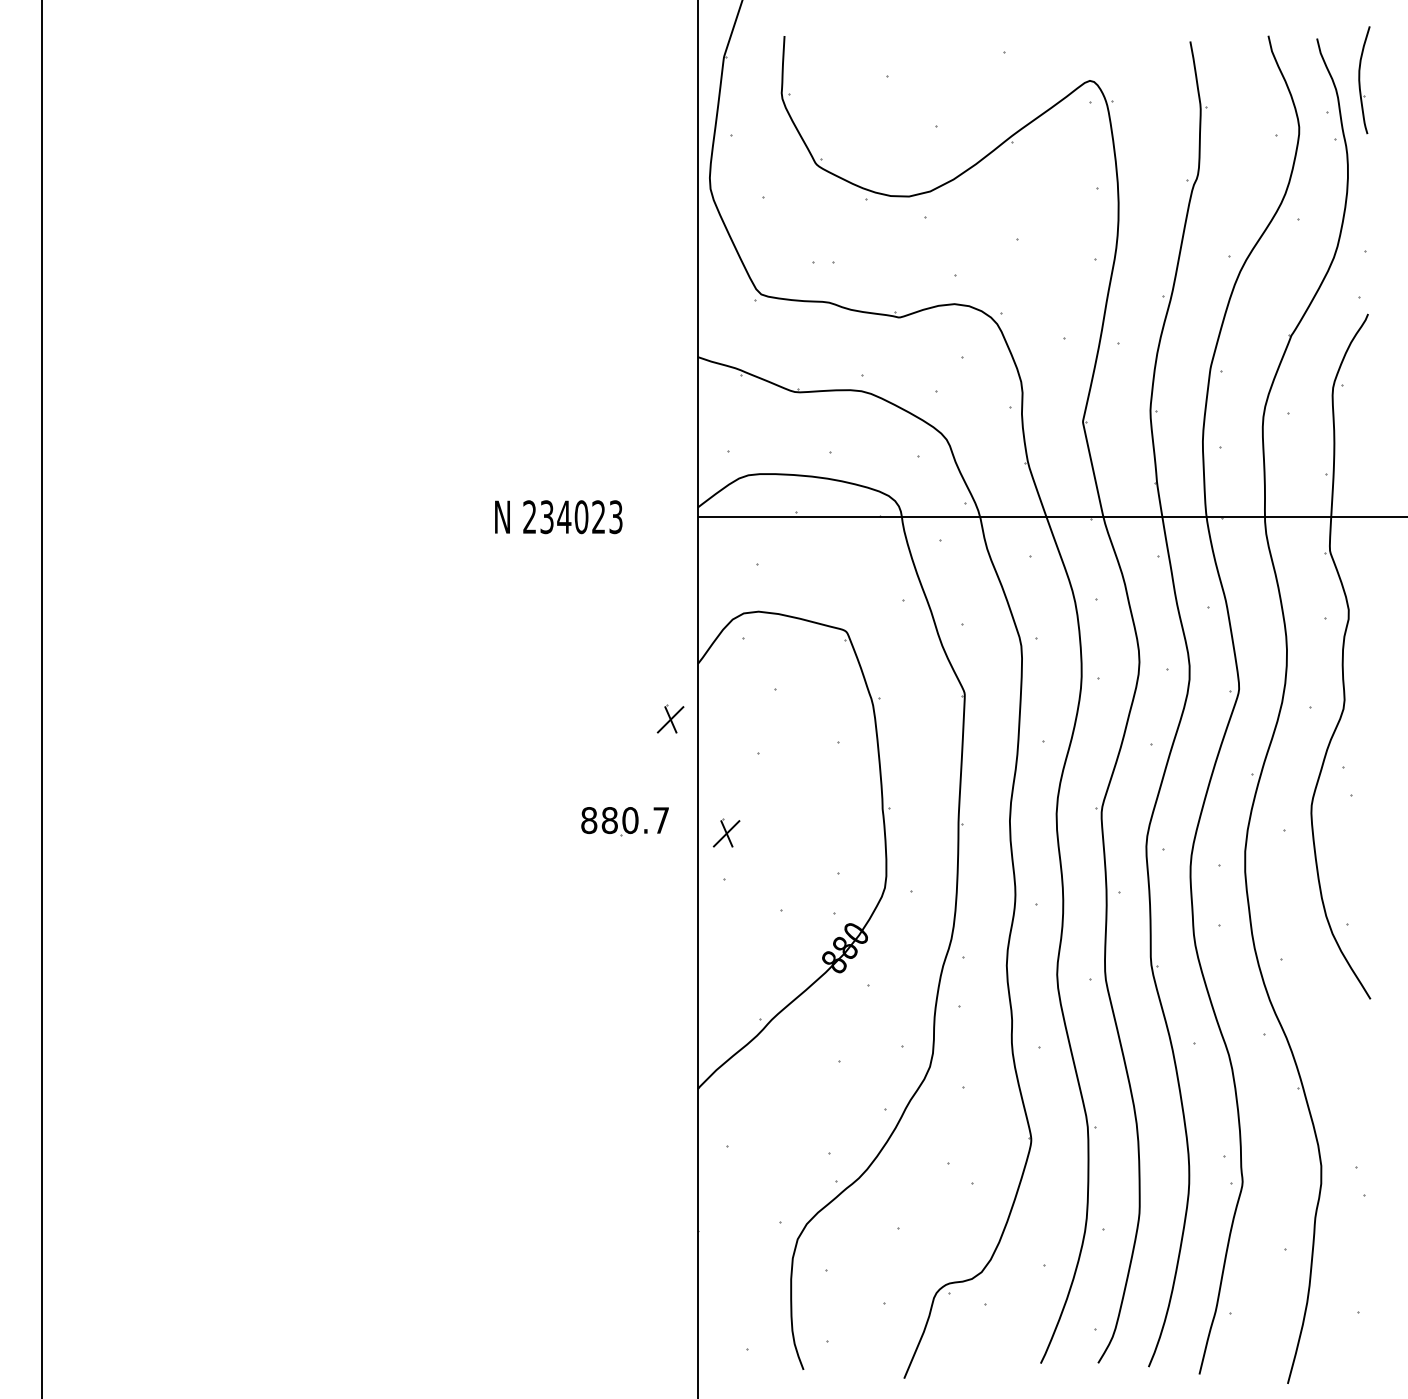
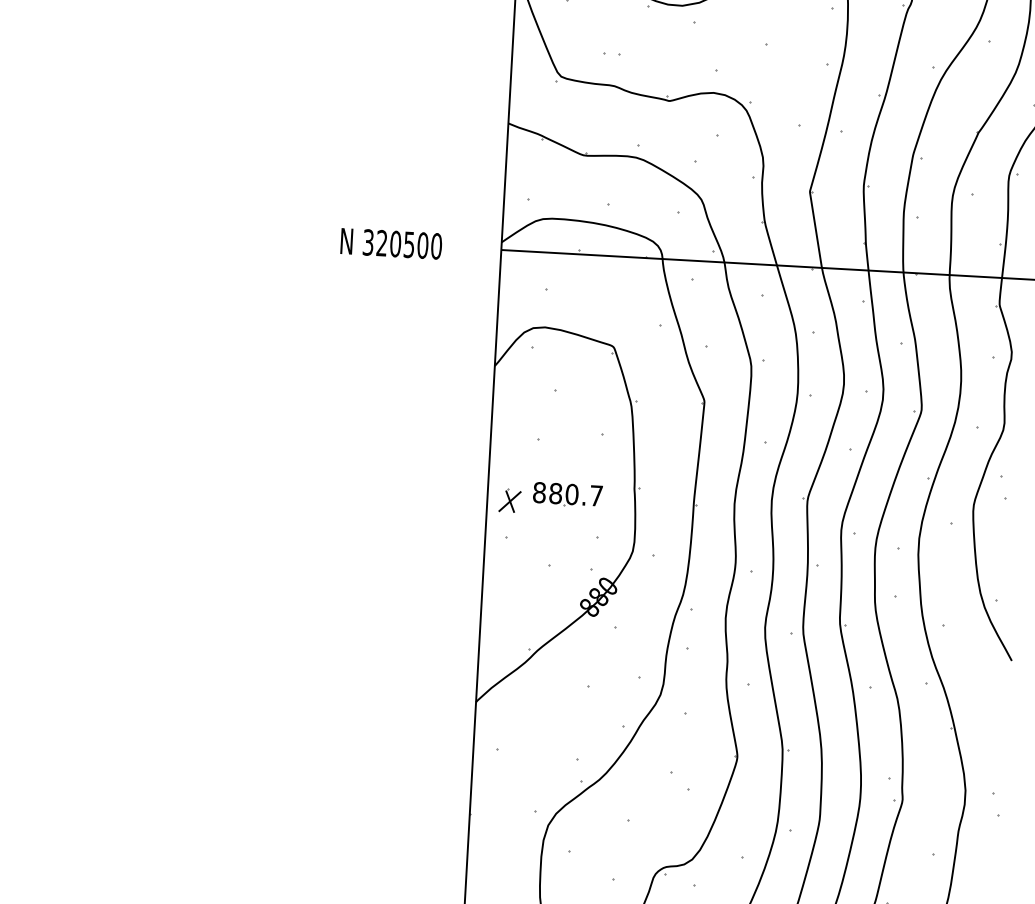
text: (572, 517) -> (402, 244), 234023 -> 320500
part: (670, 718) -> (470, 407), removed
part: (624, 821) -> (567, 495), moved

